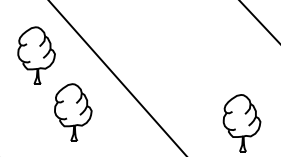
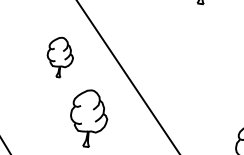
part: (36, 55) -> (60, 57), size x0.7

